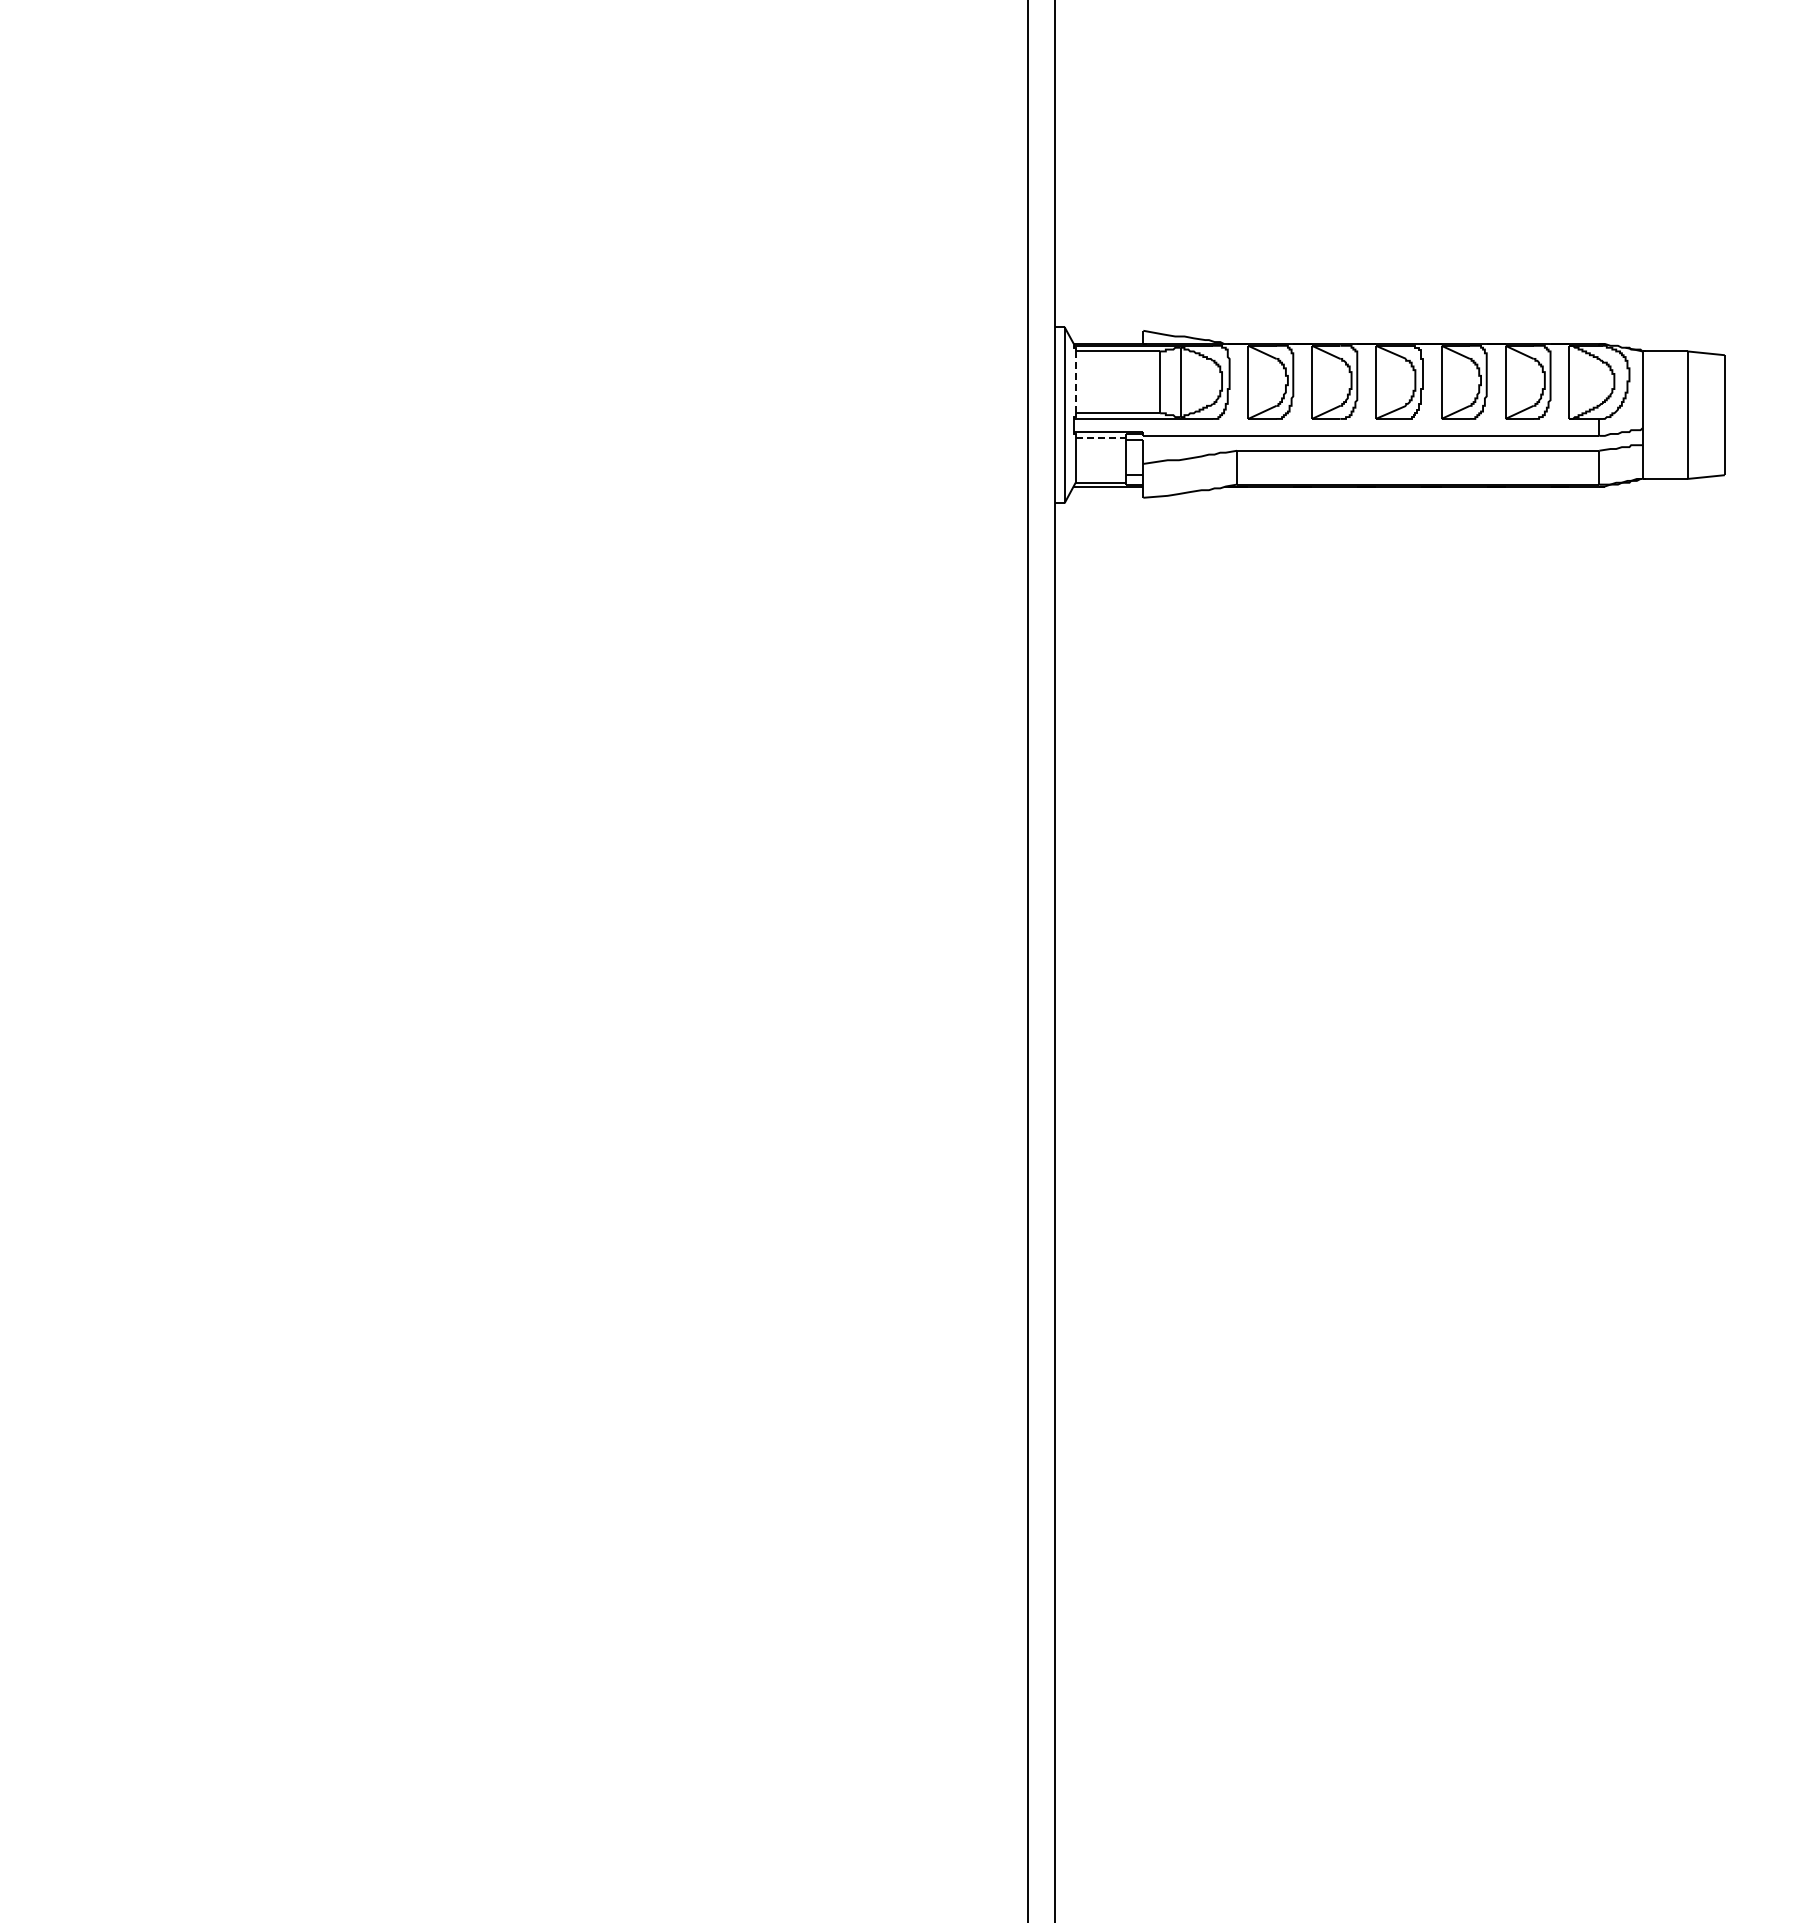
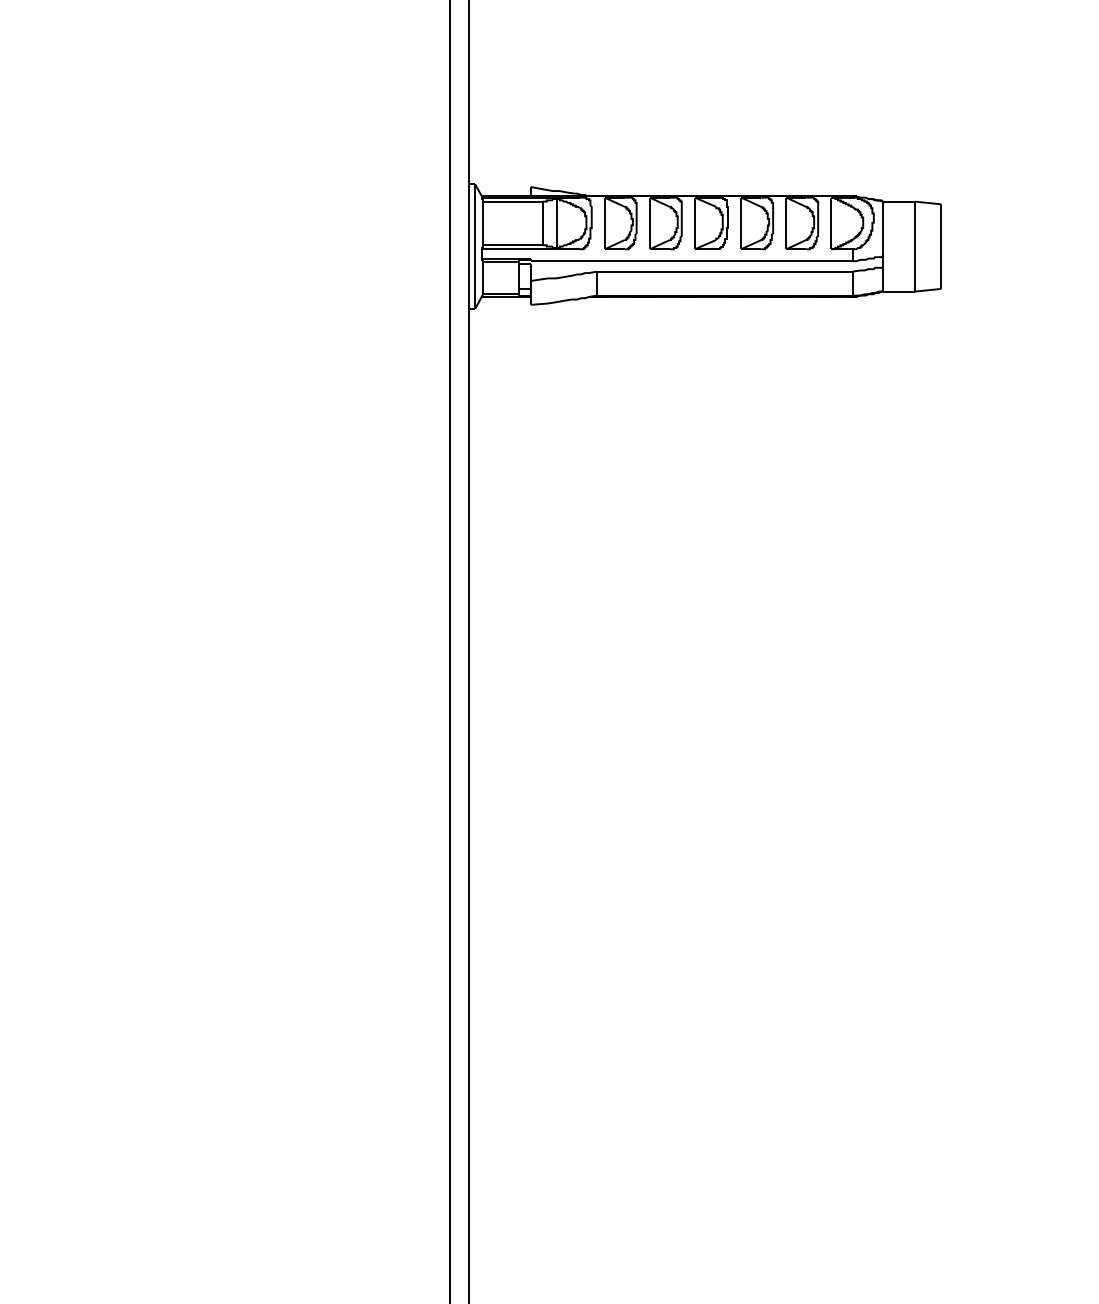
line: (1075, 382) -> (483, 223), dashed -> solid
line: (1101, 437) -> (501, 262), dashed -> solid

